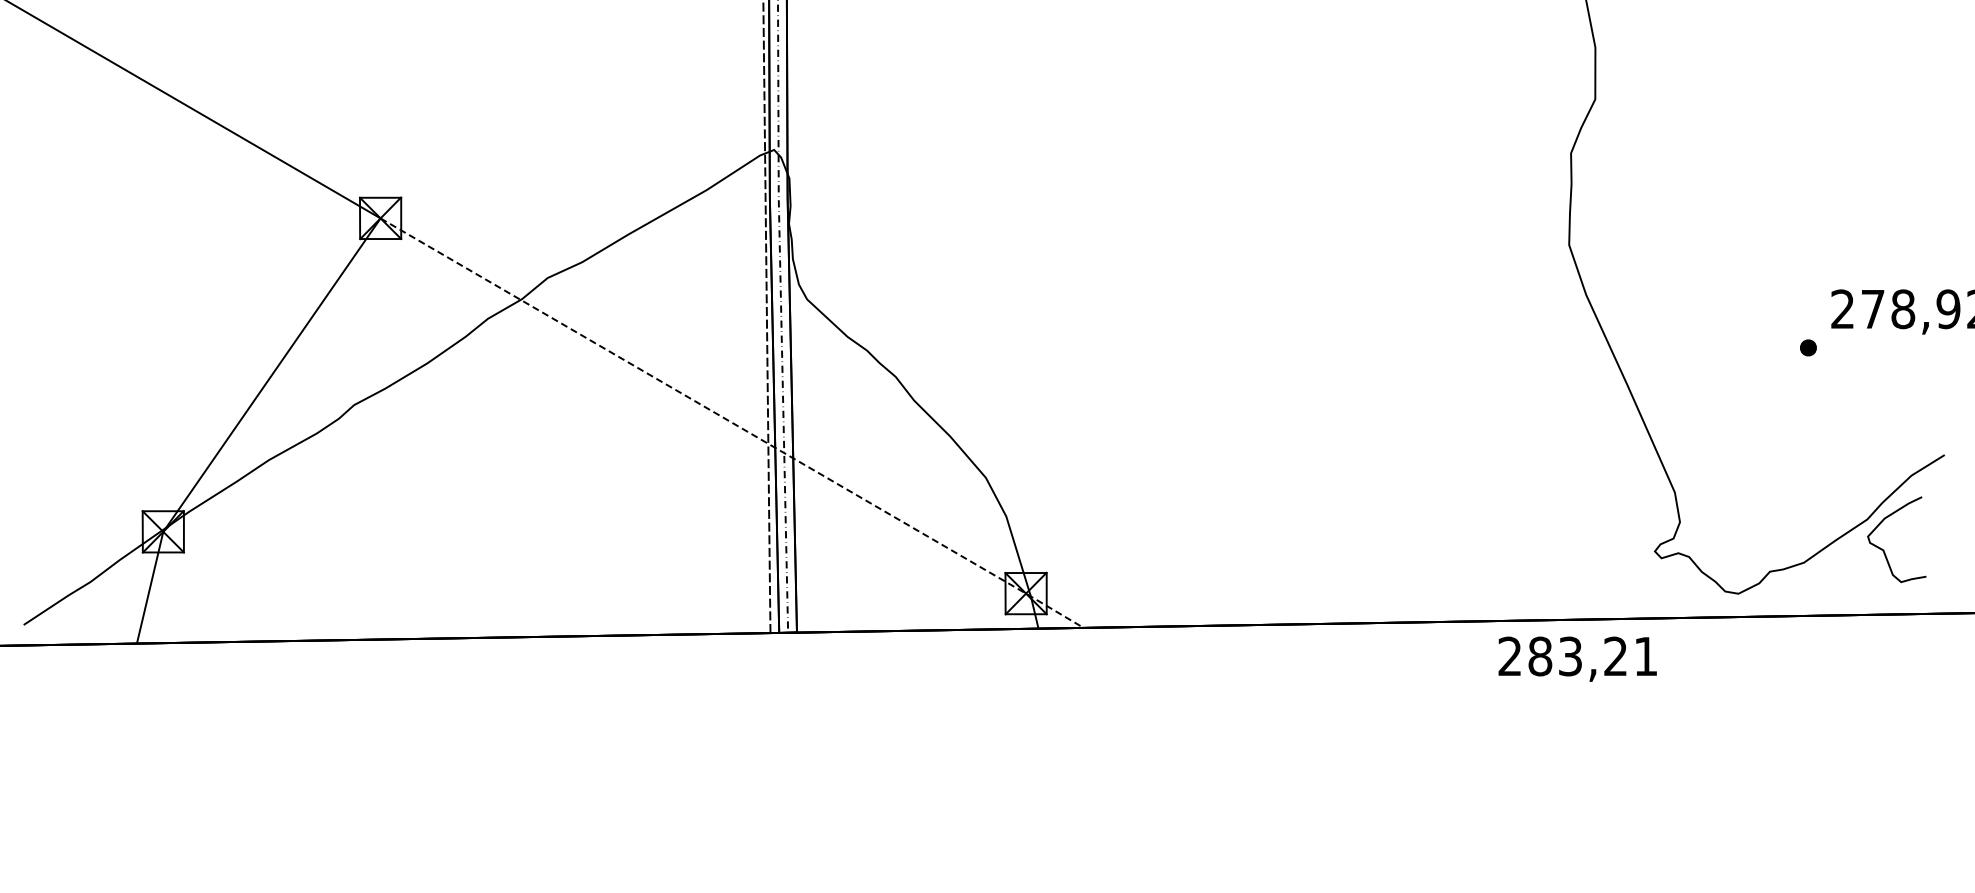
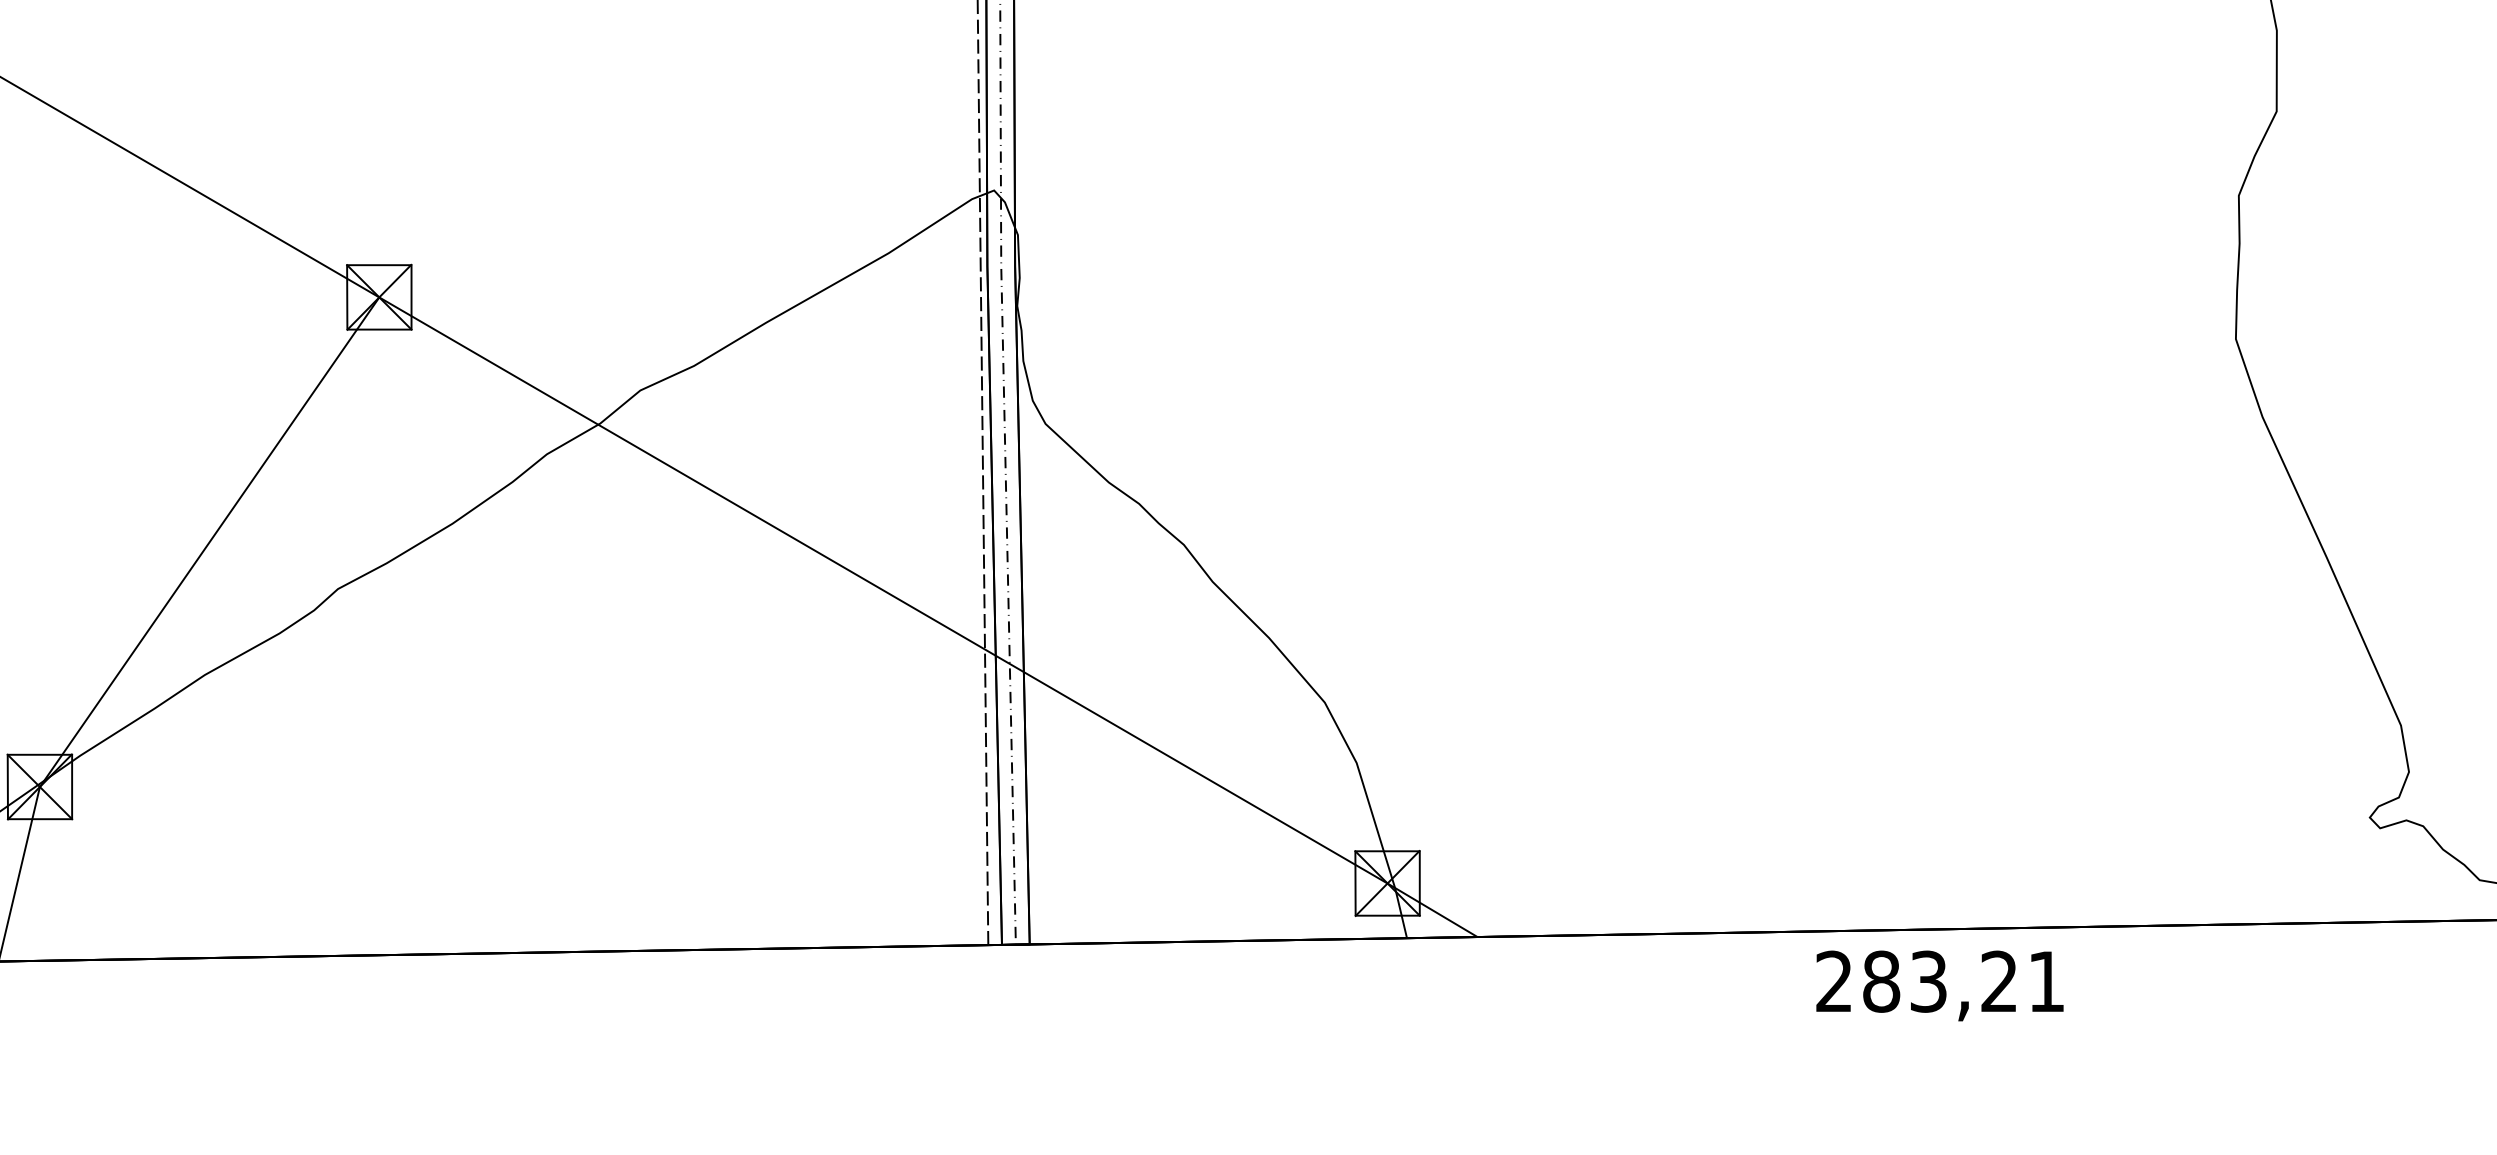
line: (733, 423) -> (930, 617), dashed -> solid
text: (1577, 658) -> (1939, 984), moved

